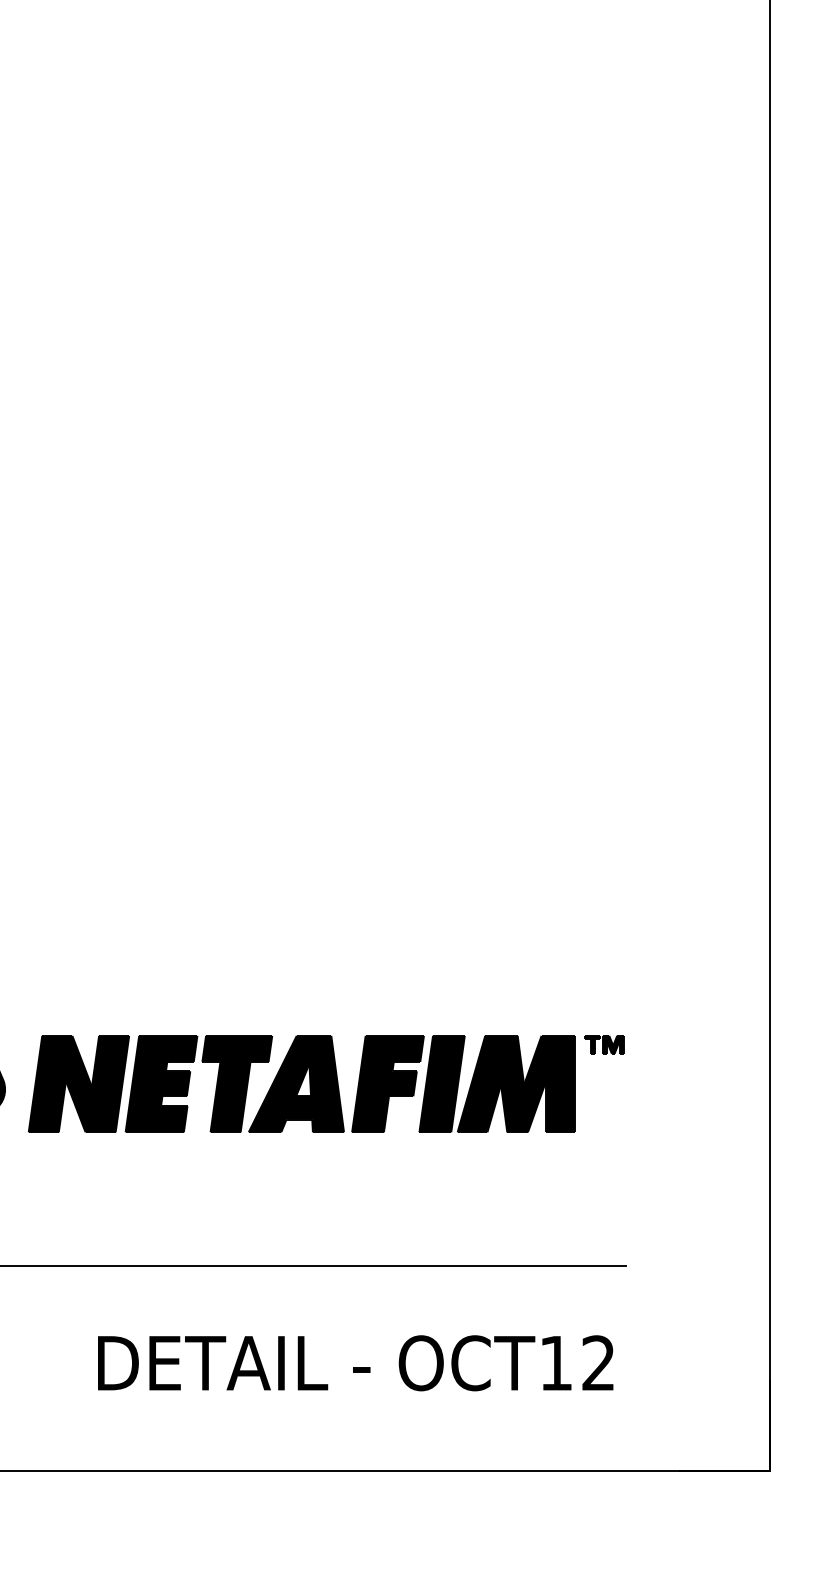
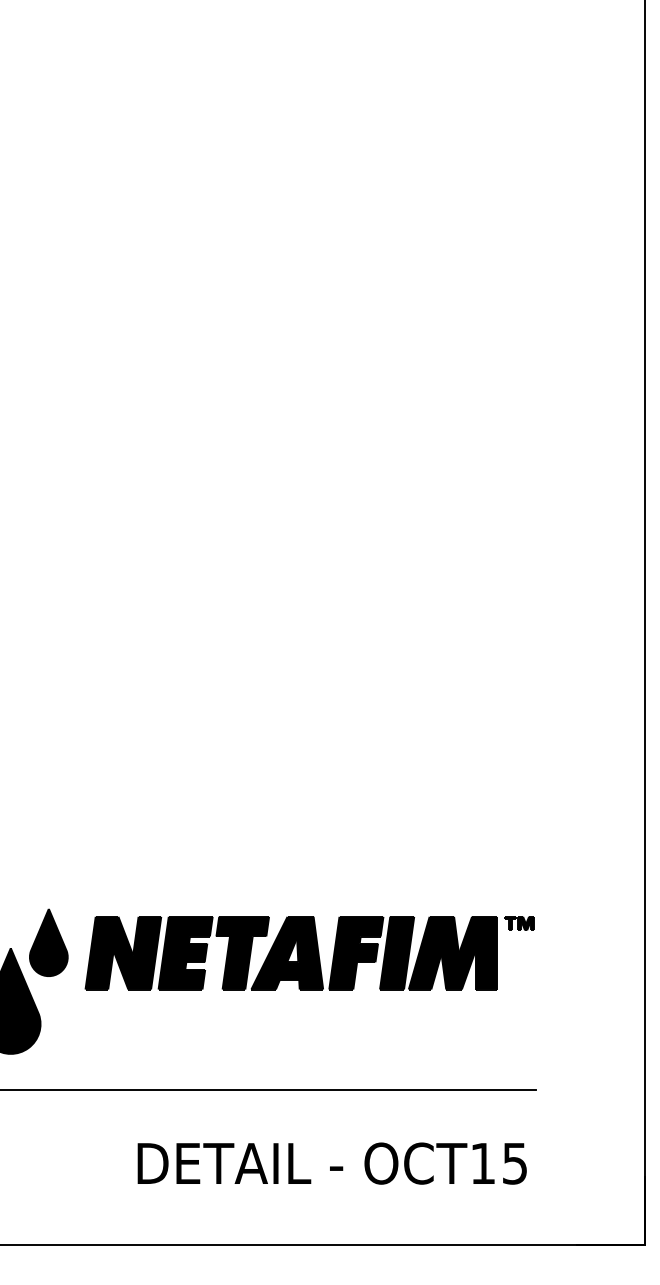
text: (597, 1363) -> (514, 1163), OCT12 -> OCT15

